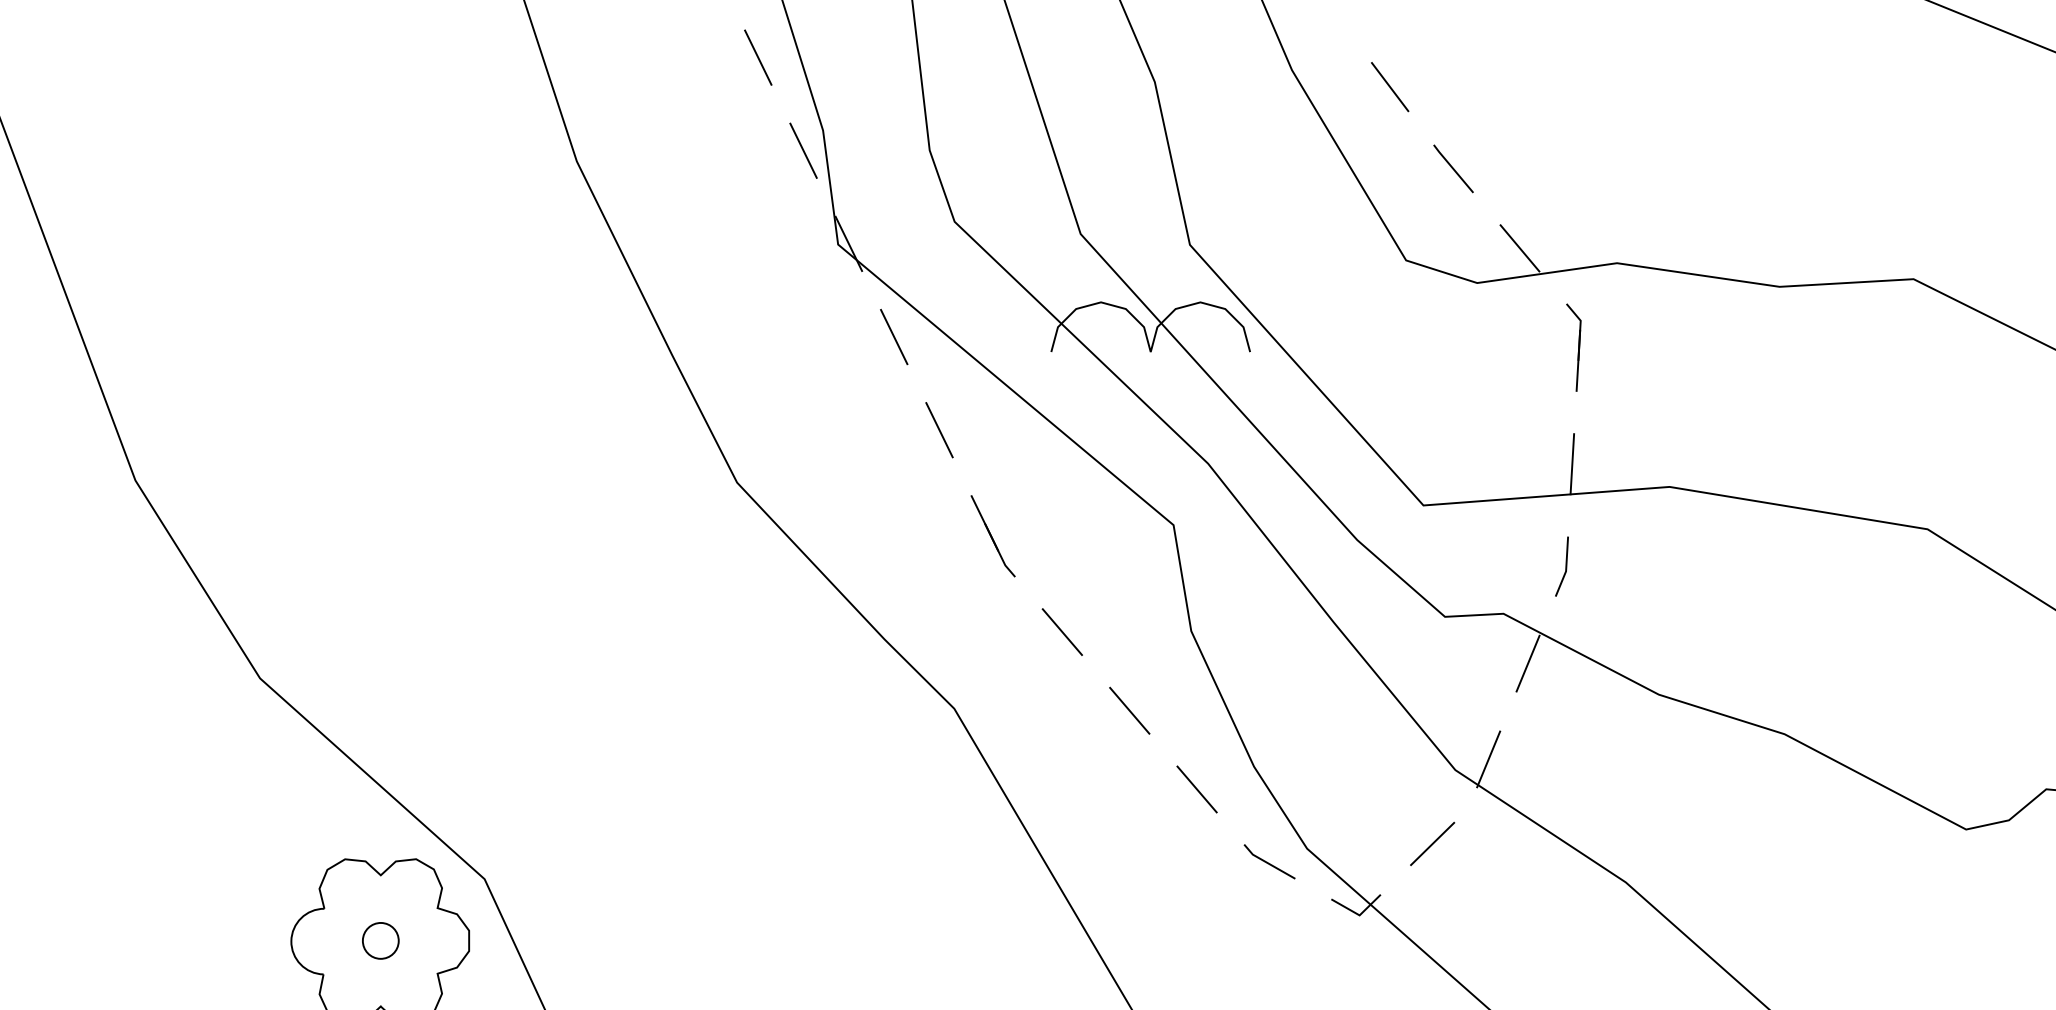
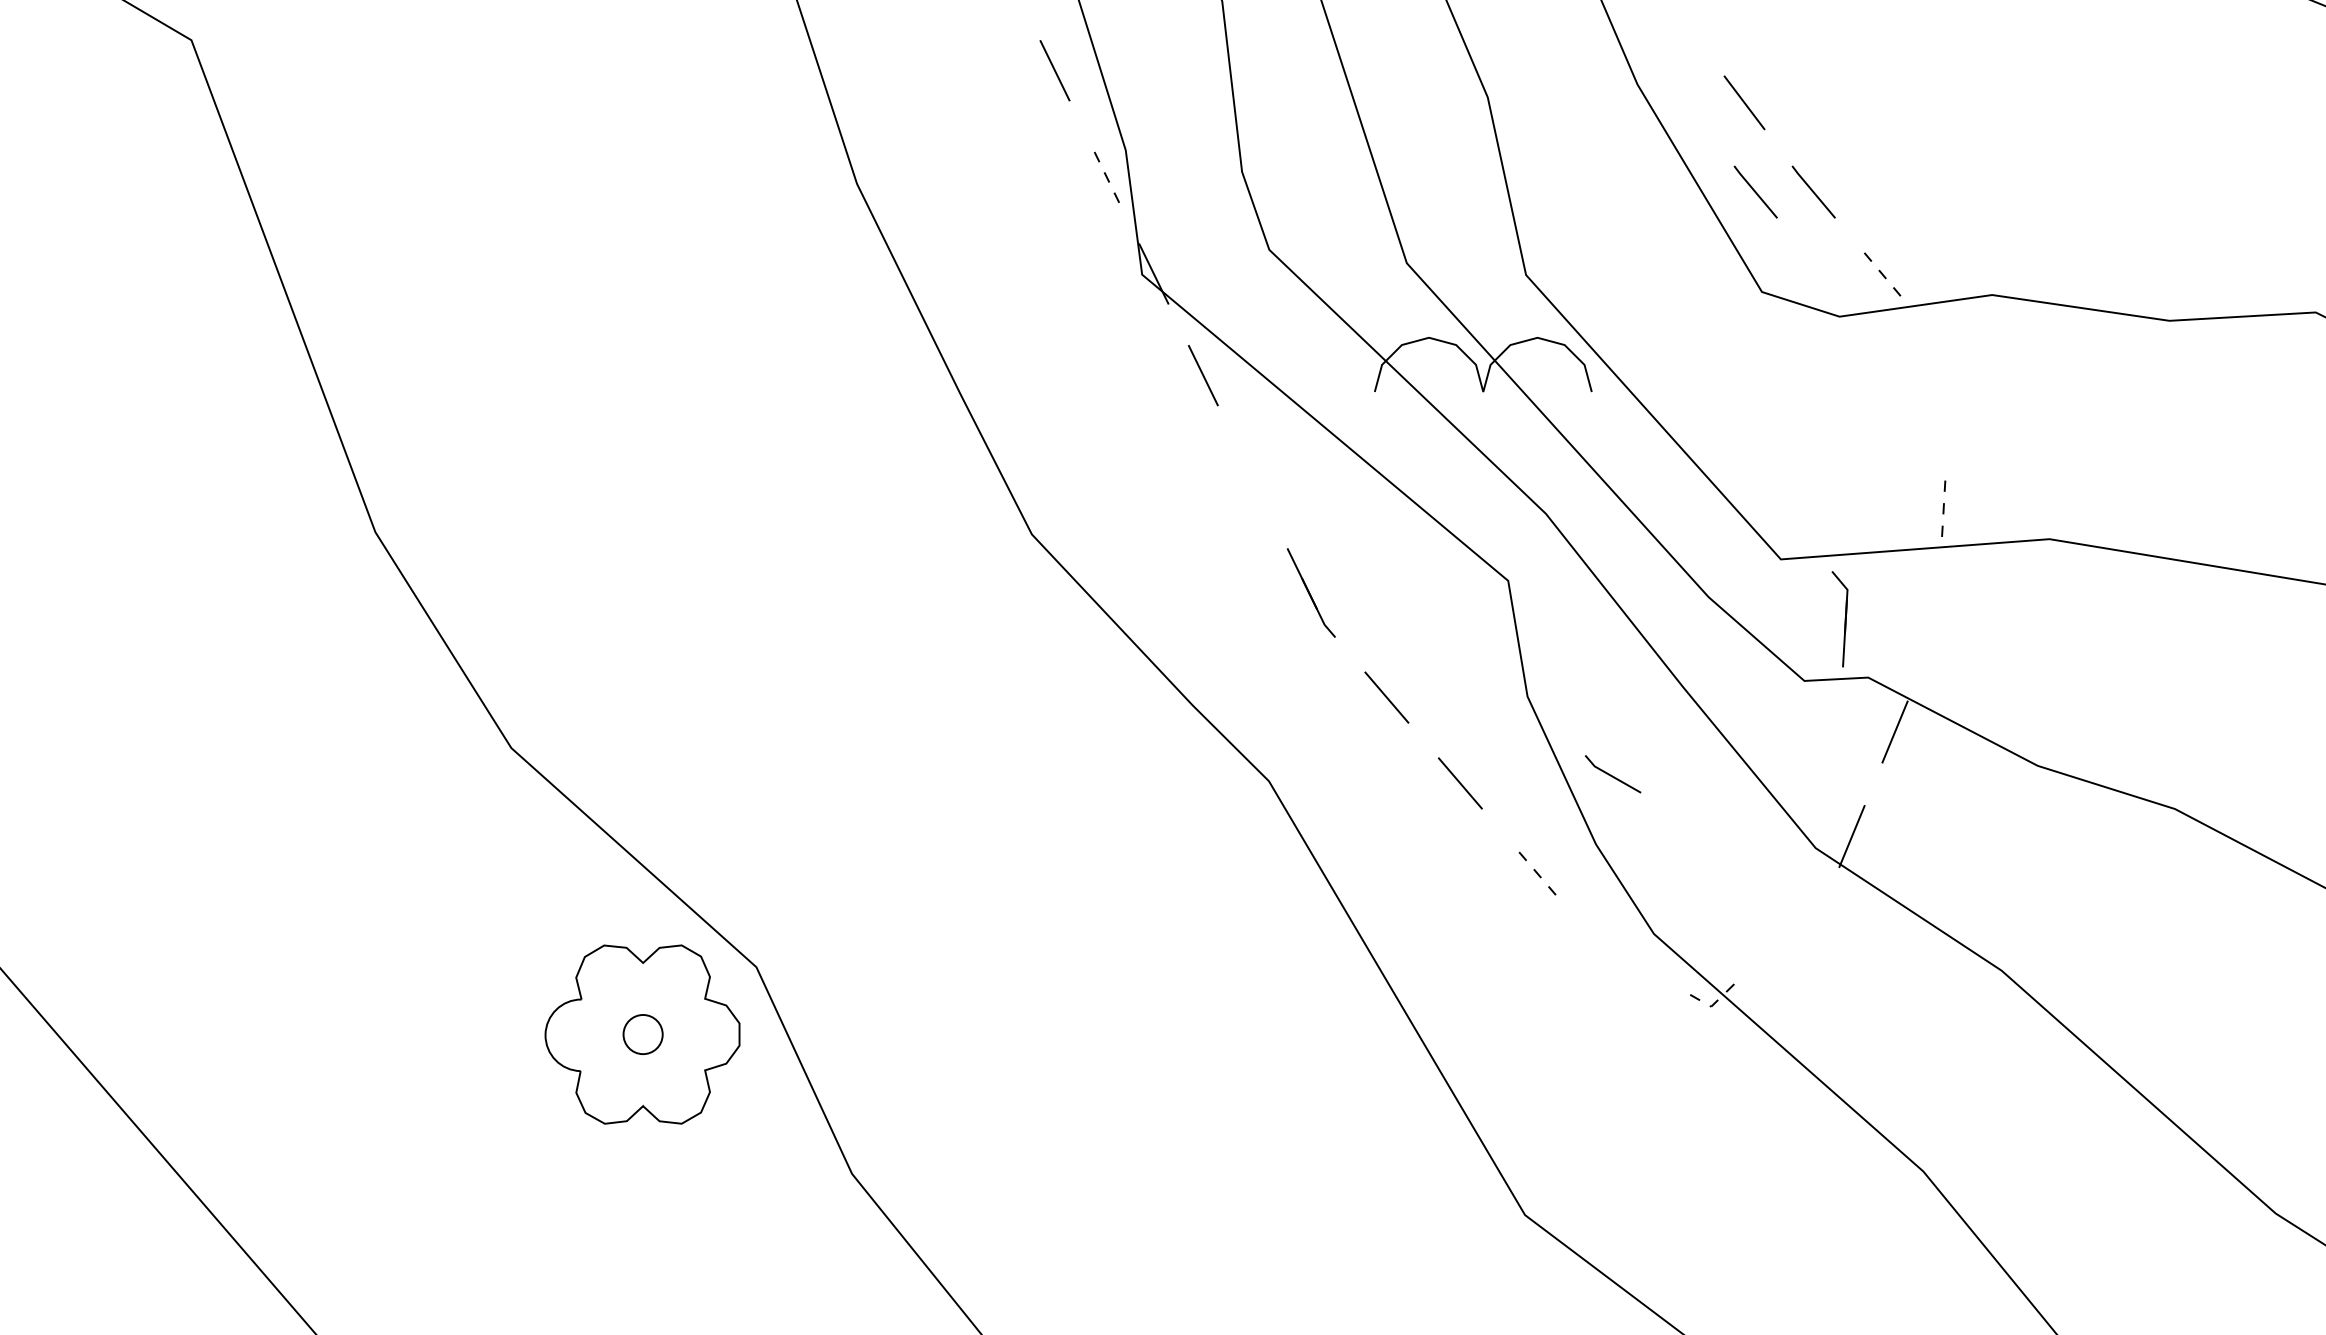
line: (803, 150) -> (1104, 172), solid -> dashed
line: (1400, 168) -> (1755, 191), added
line: (1520, 248) -> (1886, 278), solid -> dashed
part: (1573, 347) -> (1839, 619), moved
line: (939, 429) -> (1252, 476), removed
line: (1572, 464) -> (1943, 514), solid -> dashed
line: (1565, 566) -> (1935, 626), removed
line: (1196, 789) -> (1533, 869), solid -> dashed
line: (1432, 843) -> (1790, 928), removed
line: (1269, 862) -> (1612, 775), moved
line: (1358, 915) -> (1710, 1006), solid -> dashed

